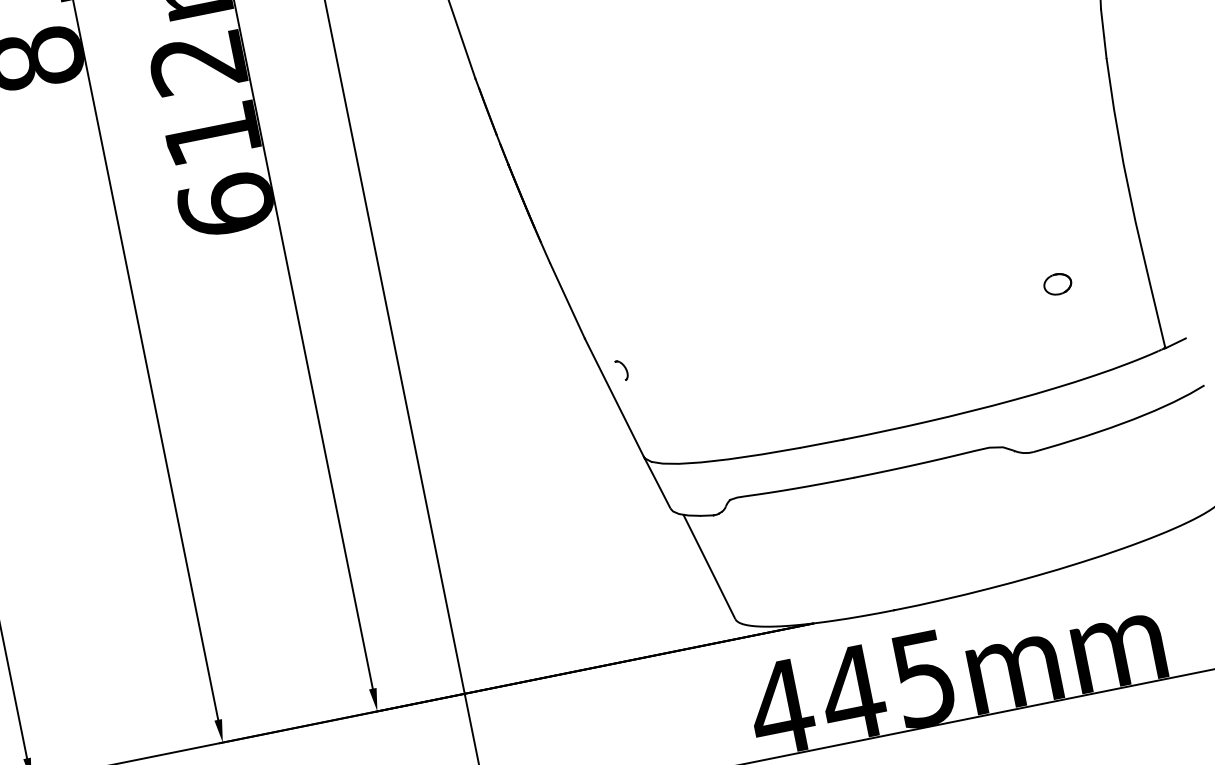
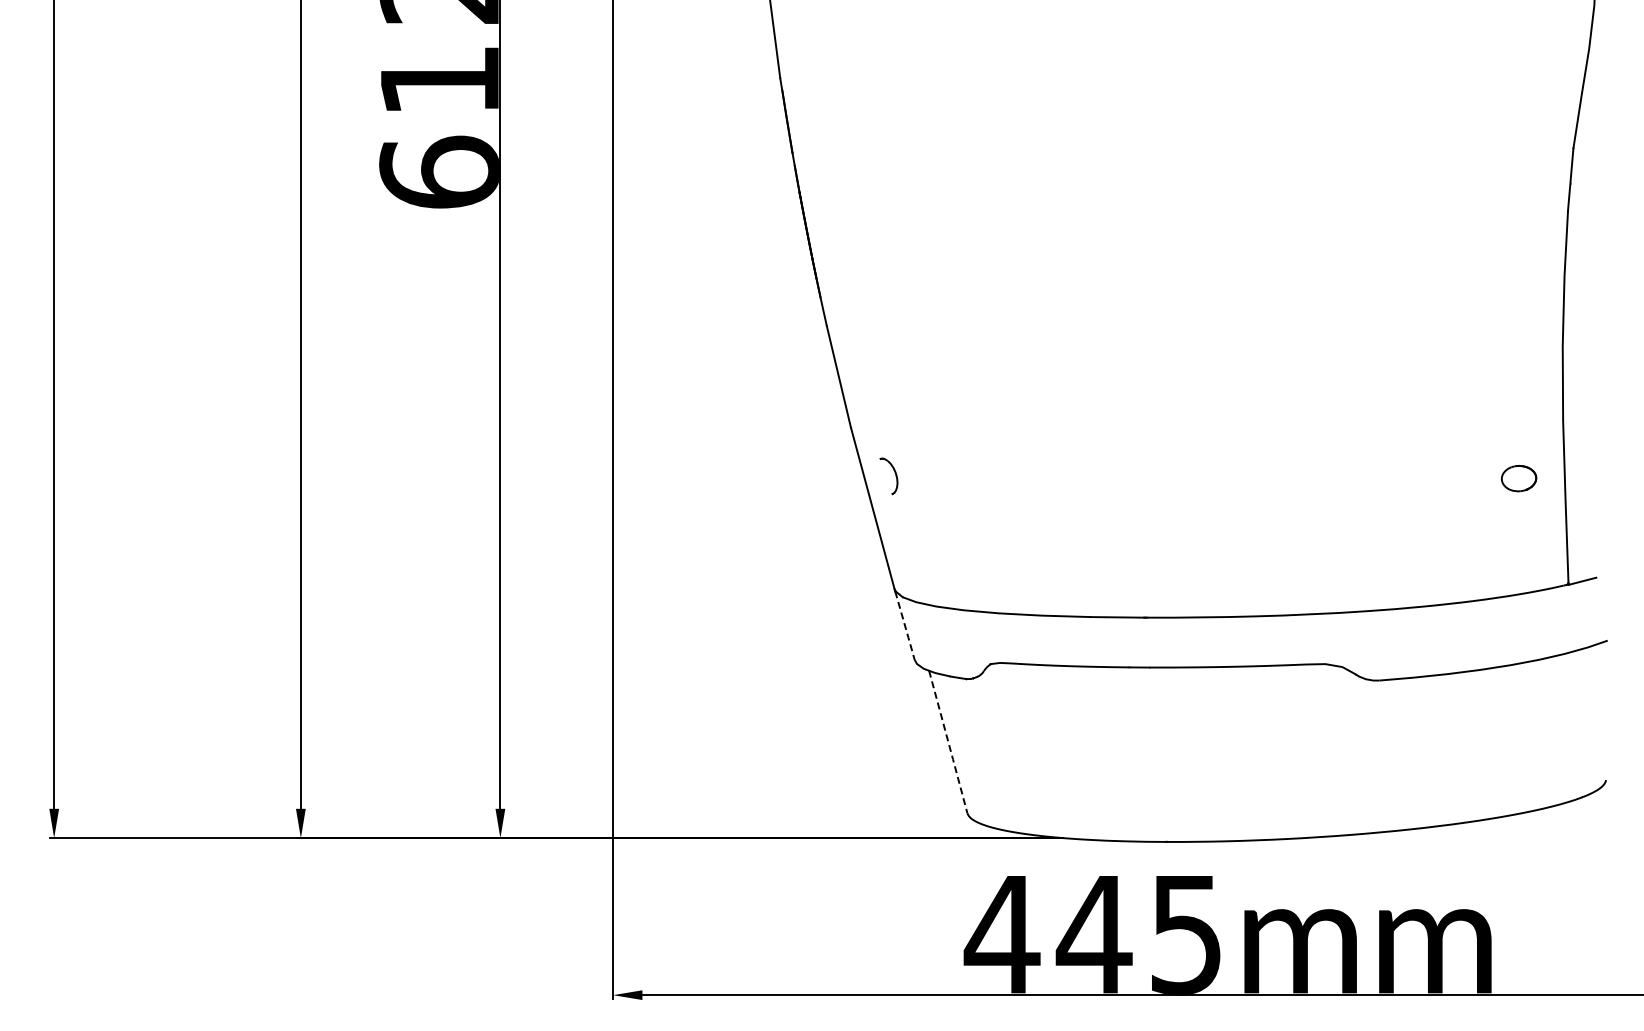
part: (1058, 284) -> (1519, 478), moved
part: (622, 370) -> (889, 476), size x1.4
line: (657, 483) -> (904, 625), solid -> dashed
line: (709, 567) -> (948, 742), solid -> dashed

